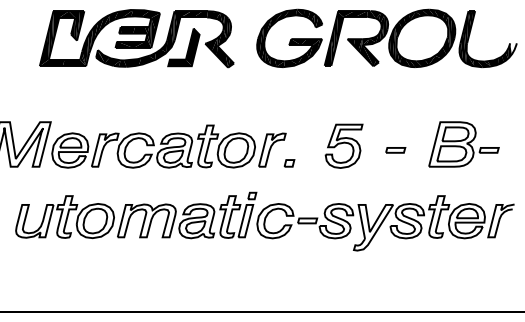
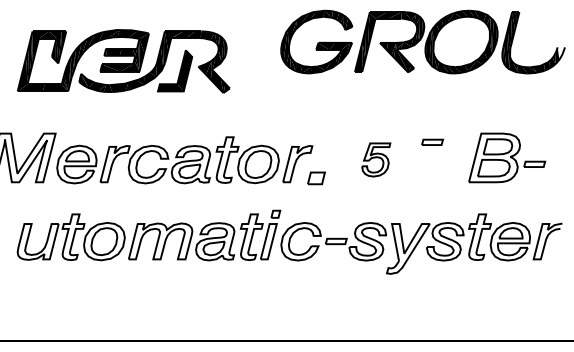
part: (136, 38) -> (123, 61), moved
part: (344, 145) -> (376, 159), size x0.7
part: (395, 149) -> (432, 141), moved
part: (289, 163) -> (316, 178), size x1.6

